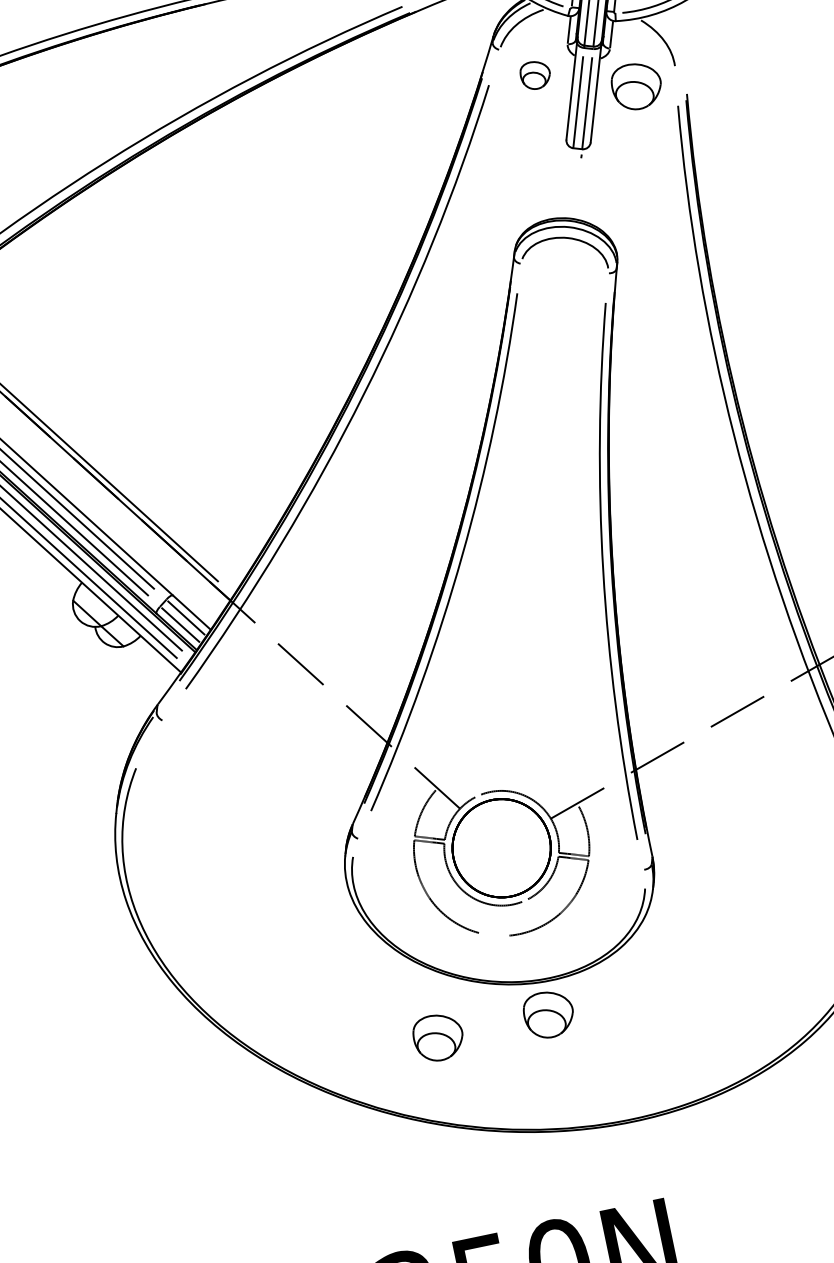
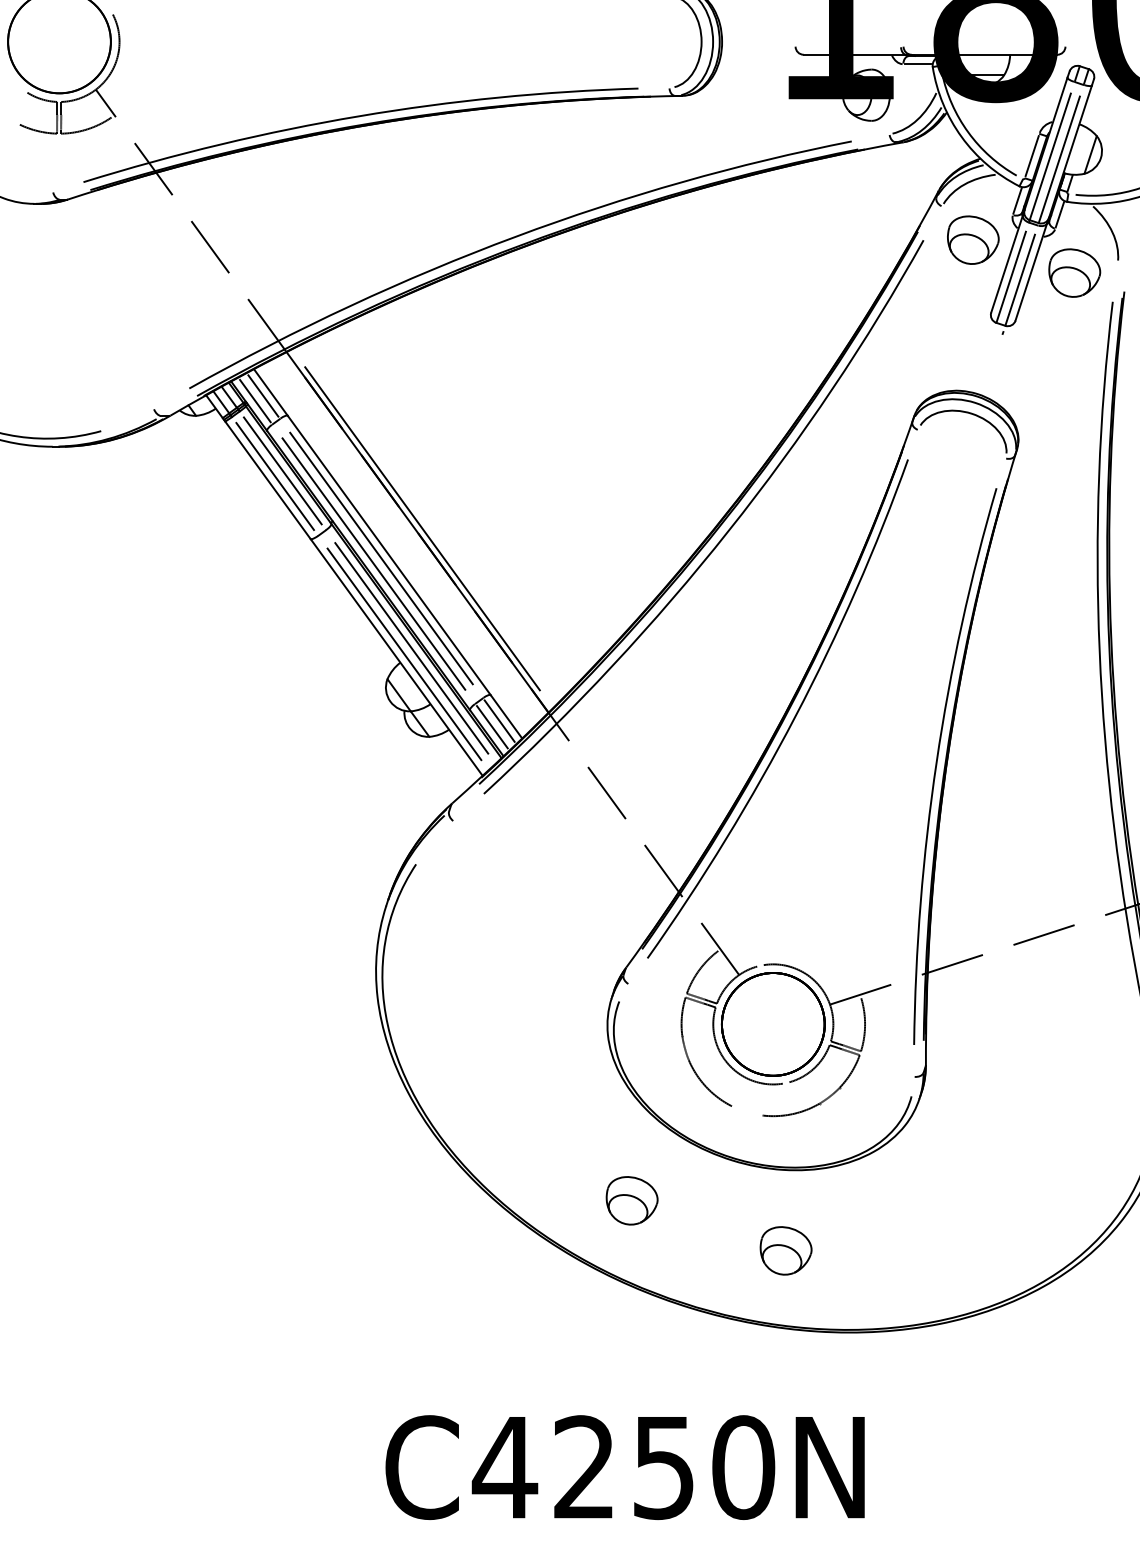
part: (535, 74) -> (973, 239), size x1.67
part: (548, 1014) -> (785, 1250), moved
part: (437, 1037) -> (631, 1200), moved

